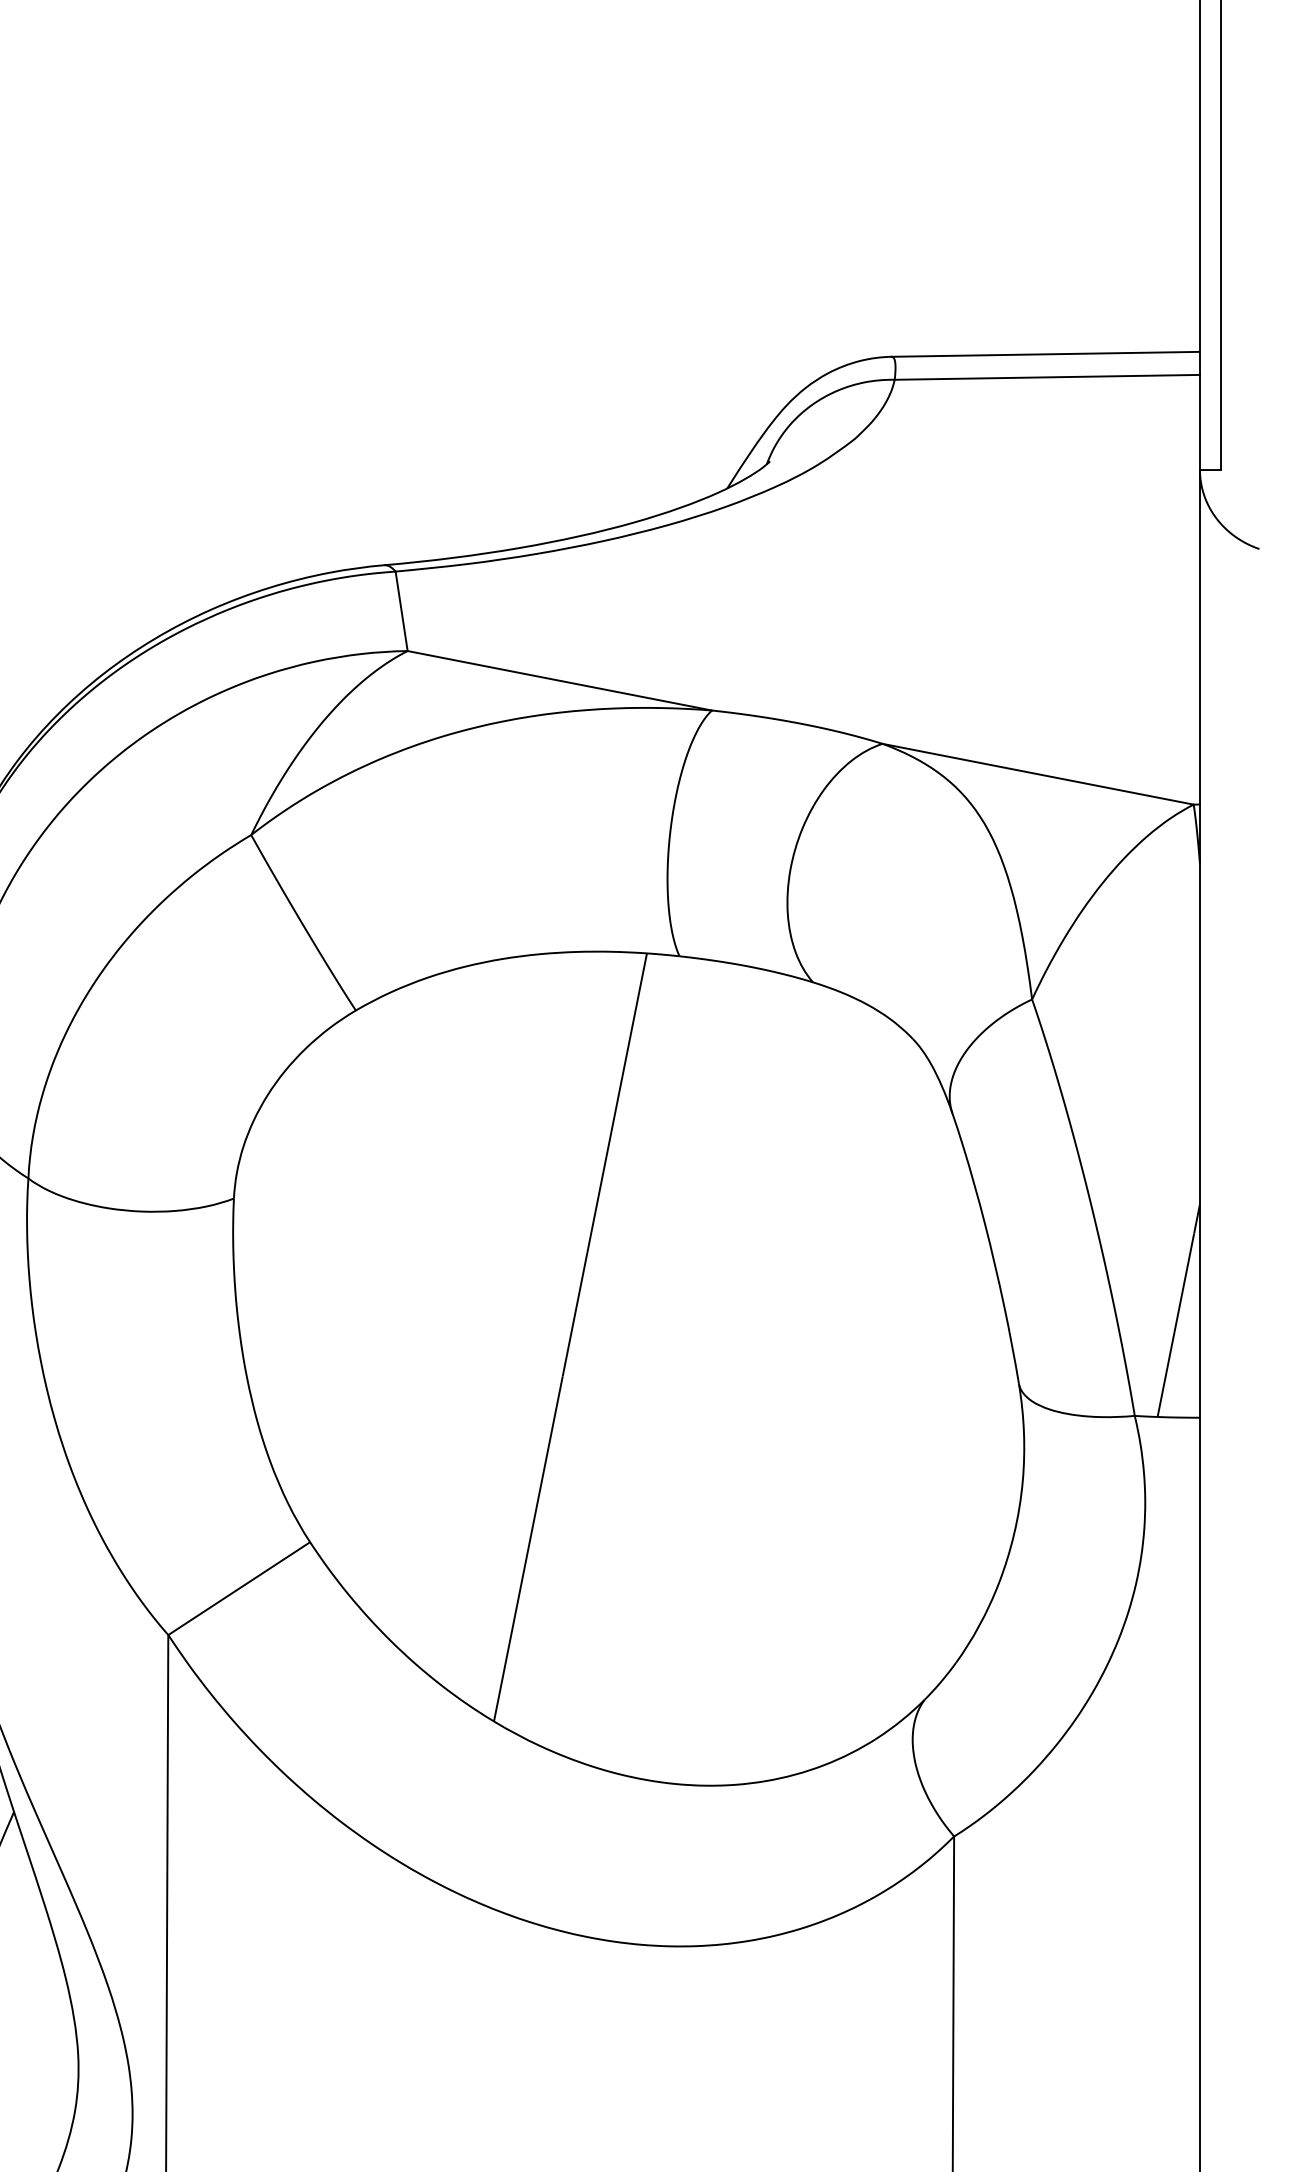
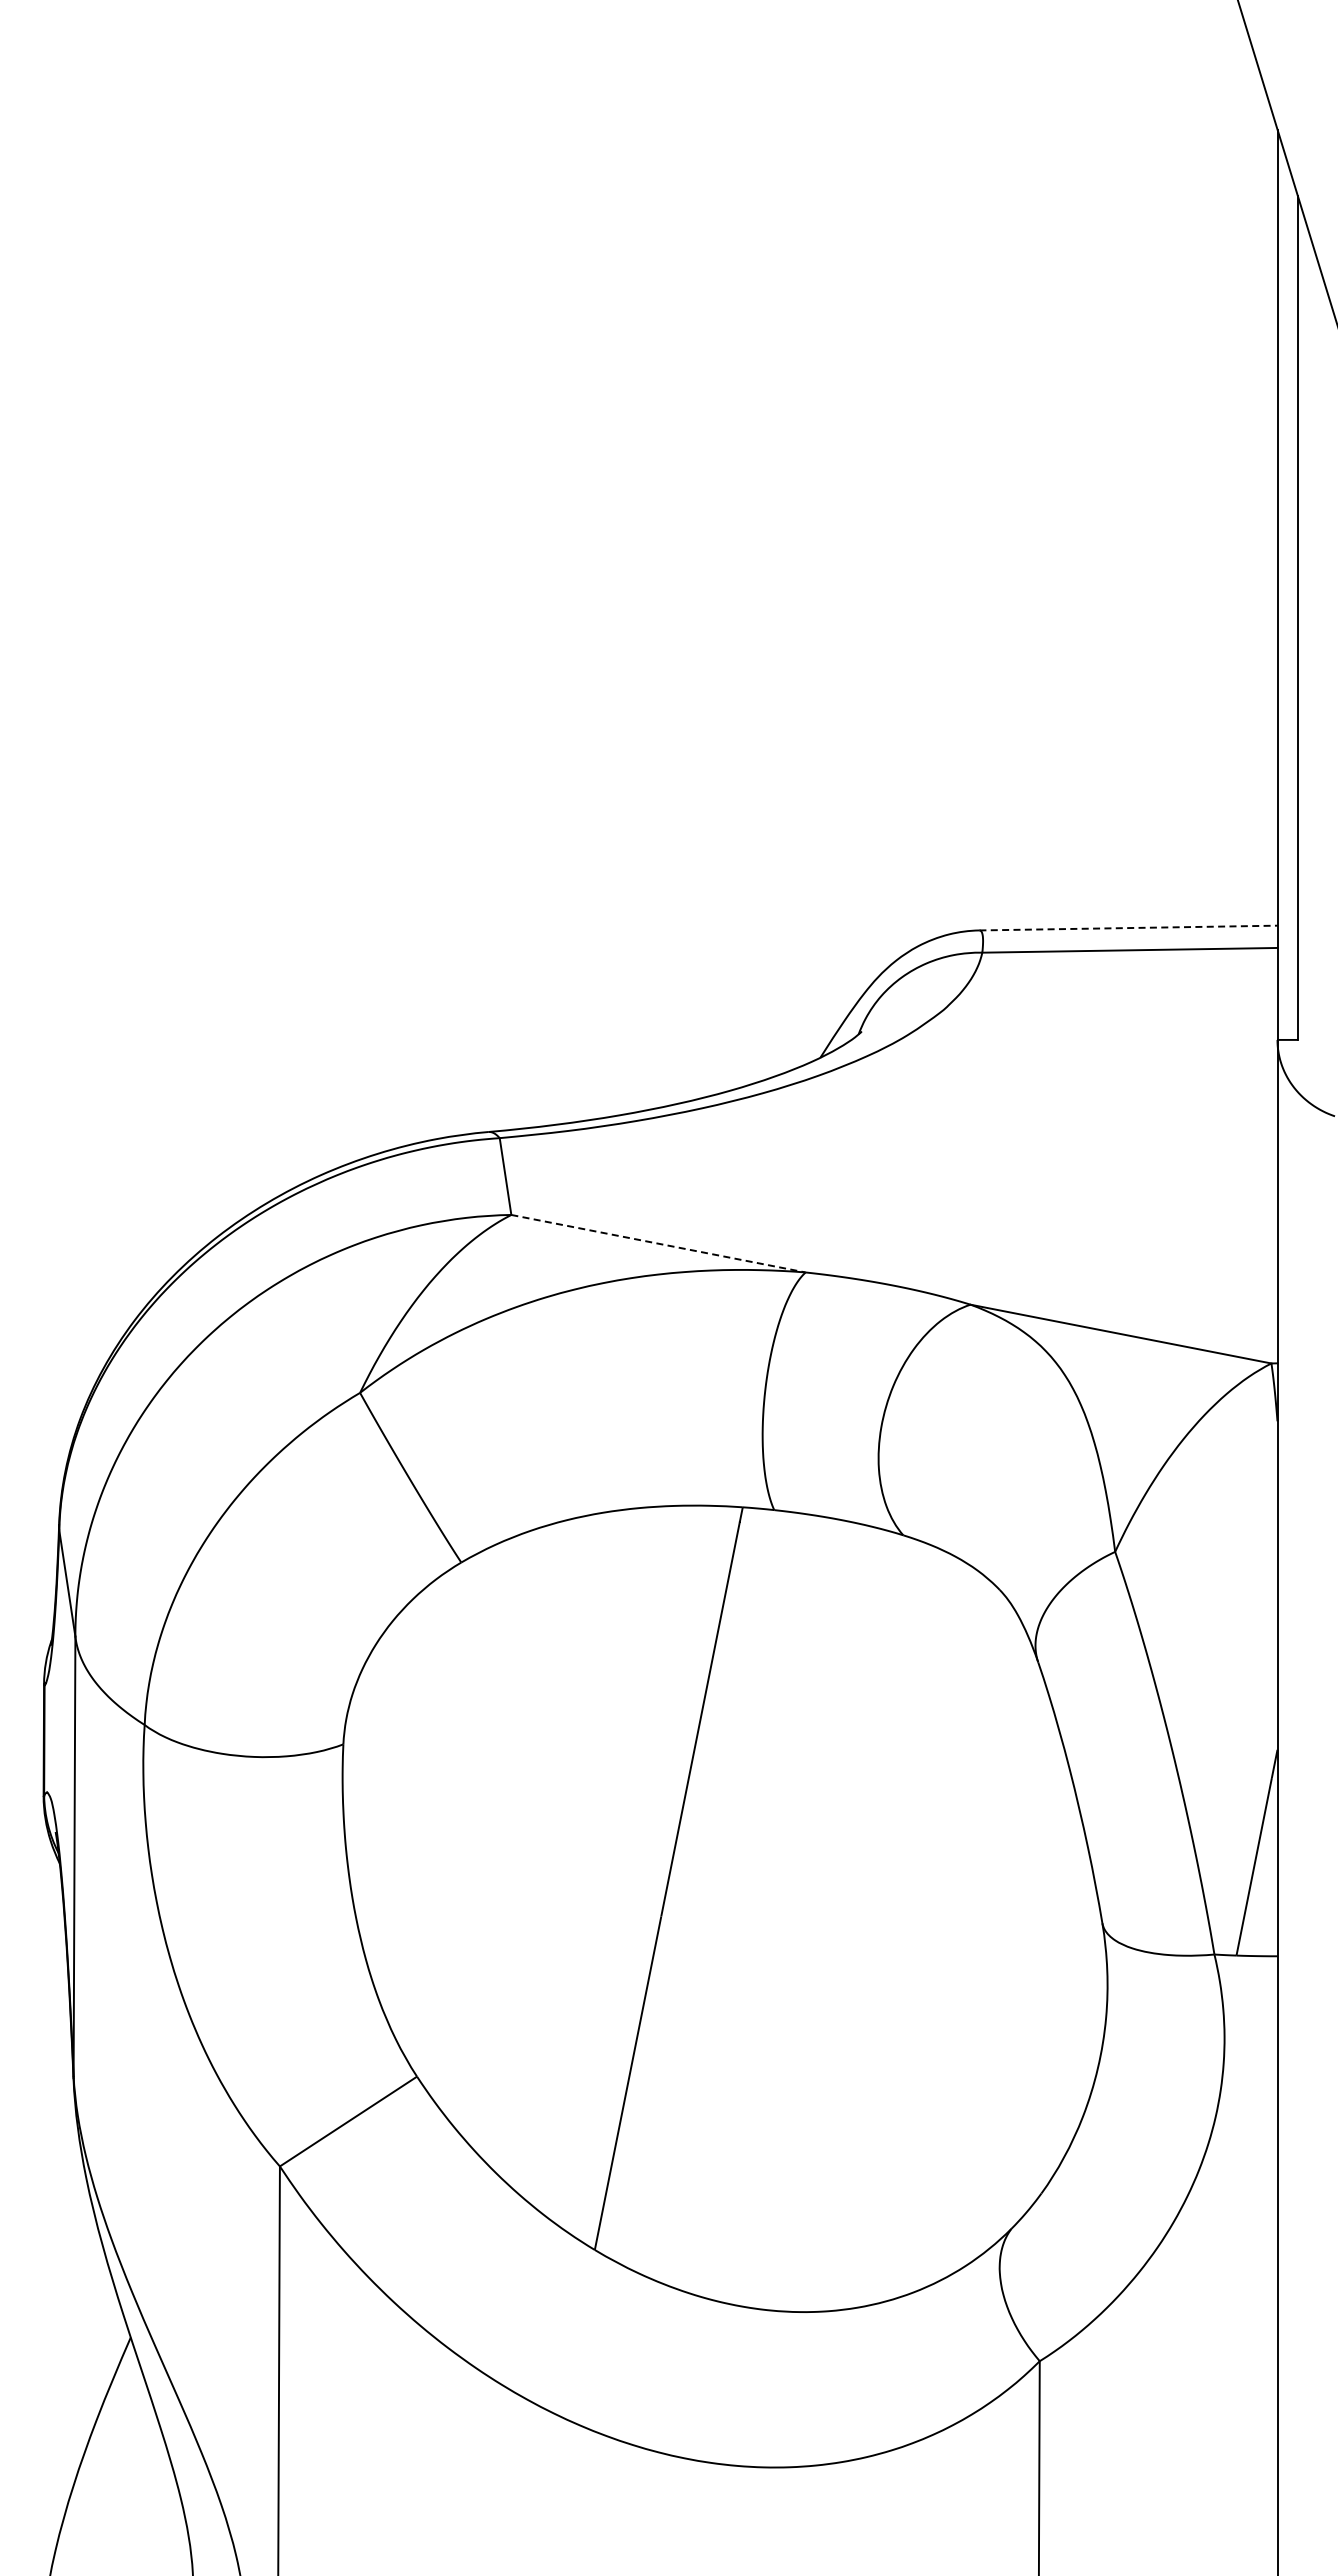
line: (1045, 354) -> (1128, 928), solid -> dashed
line: (559, 680) -> (658, 1243), solid -> dashed

